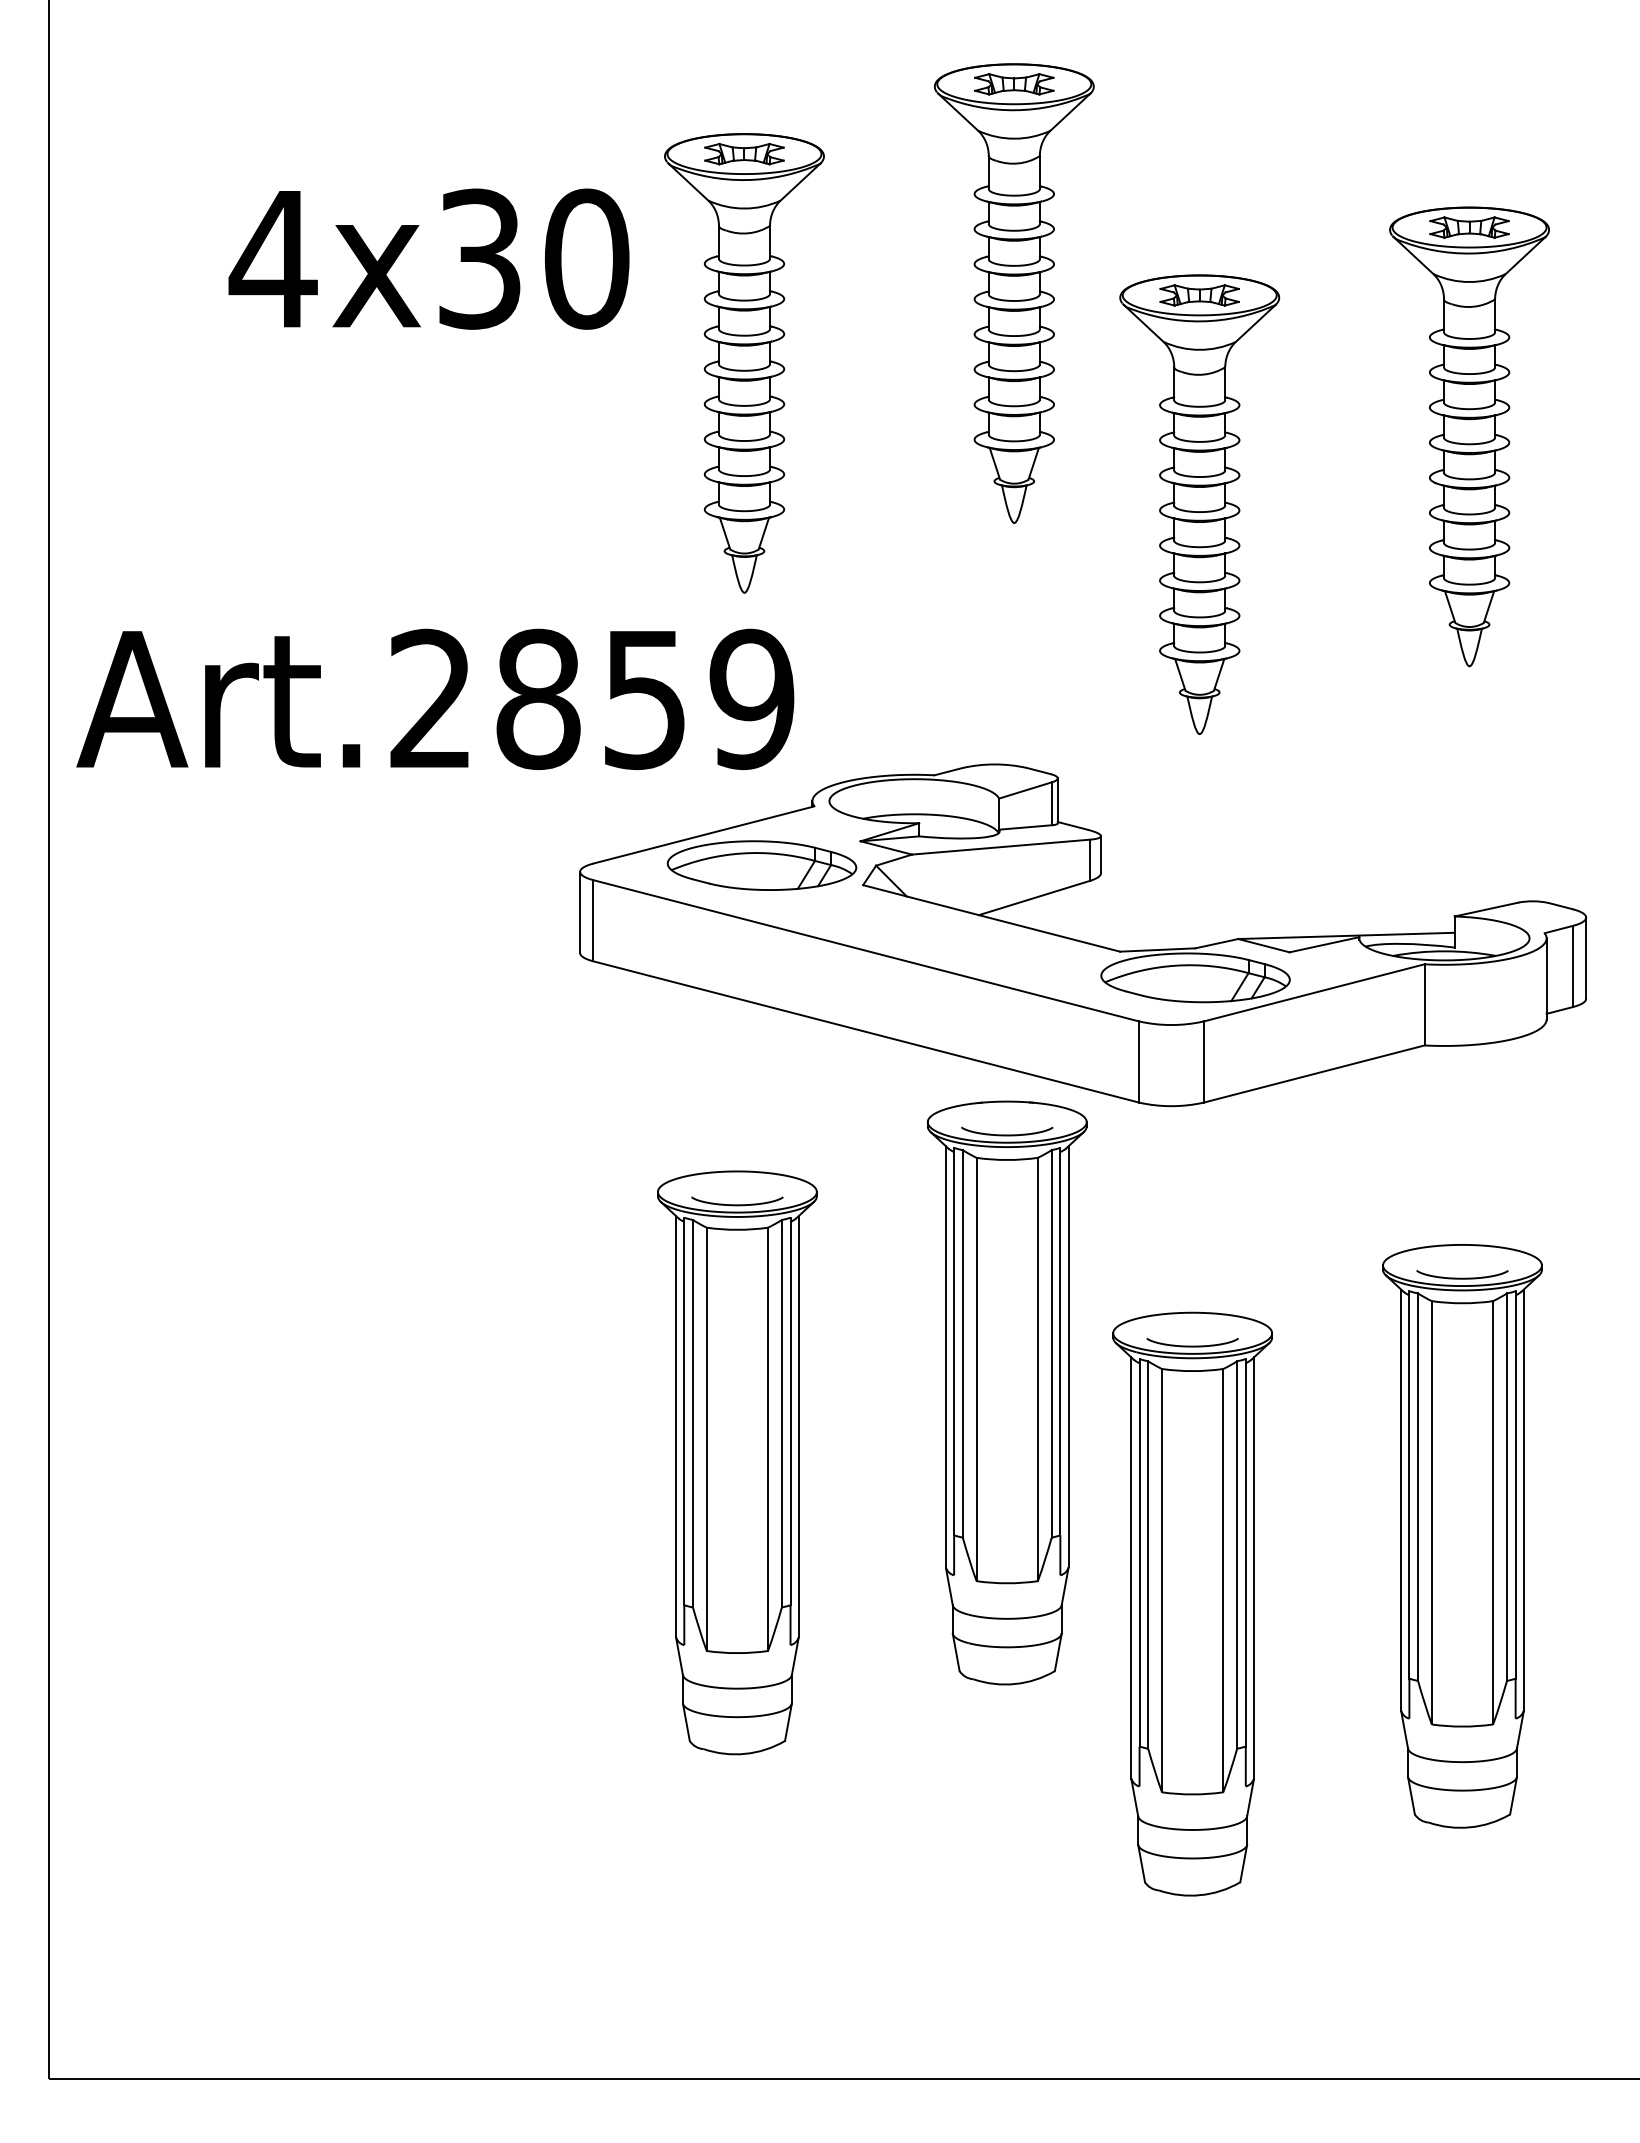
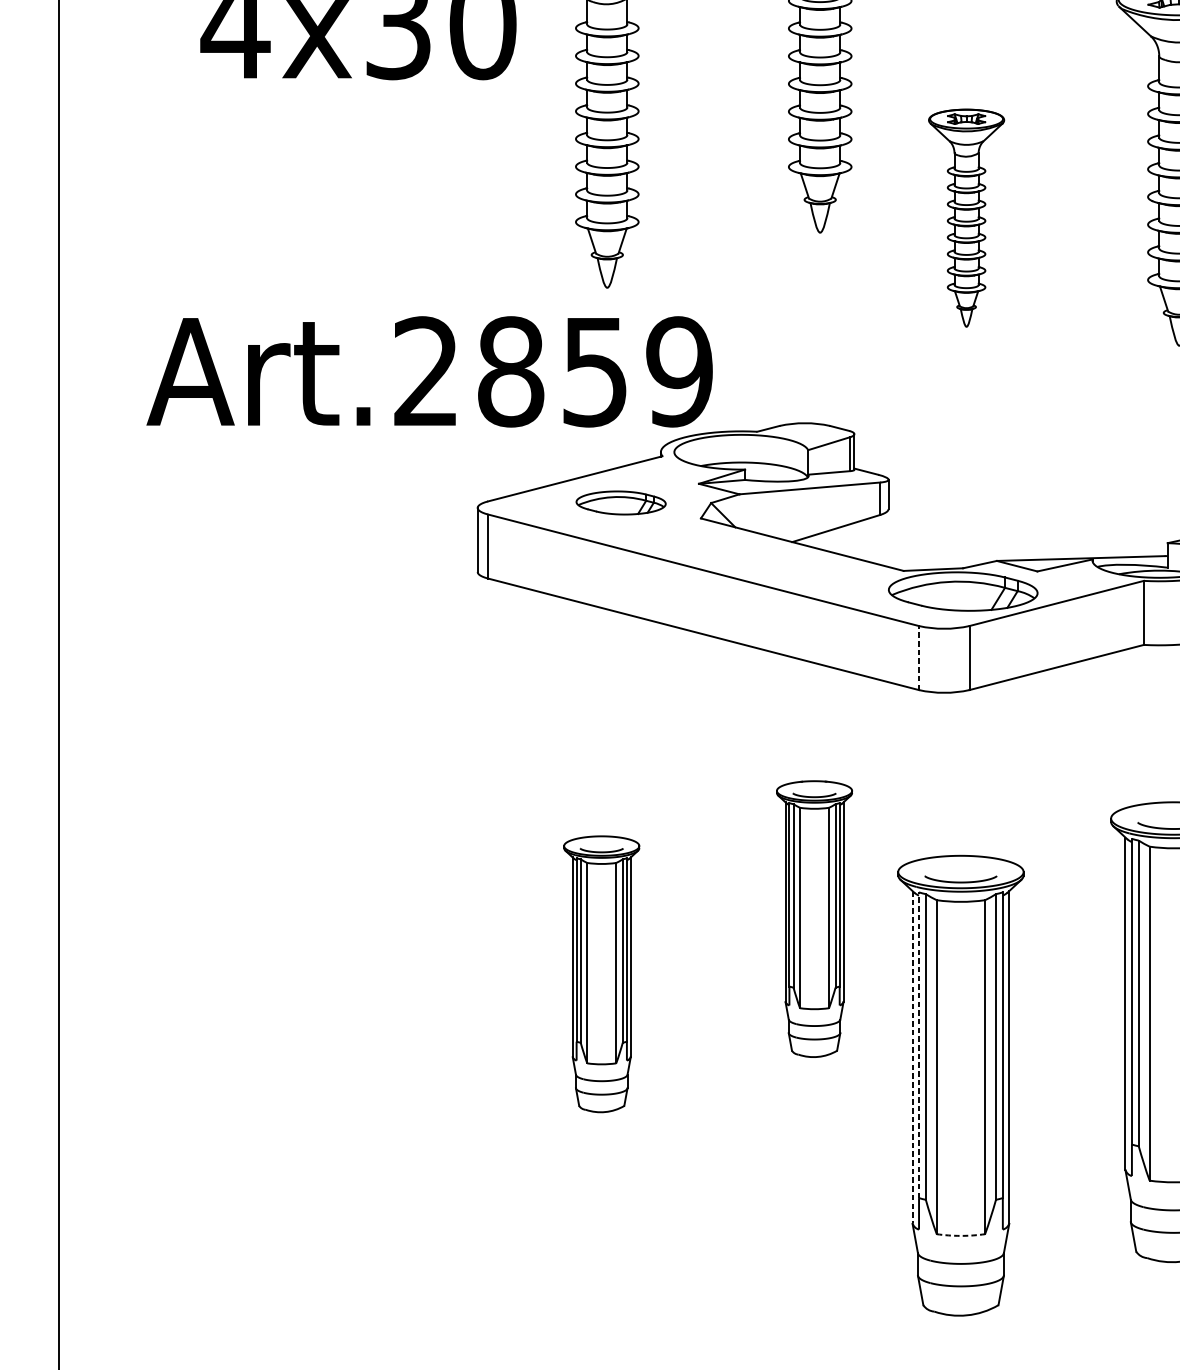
part: (1199, 504) -> (966, 218), size x0.6
text: (435, 698) -> (429, 371), moved
part: (761, 865) -> (620, 502), size x0.6
line: (1139, 1062) -> (918, 658), solid -> dashed
part: (1006, 1392) -> (814, 918), size x0.6
part: (737, 1462) -> (601, 973), size x0.6
line: (1139, 1552) -> (918, 1044), solid -> dashed
line: (1131, 1567) -> (912, 1056), solid -> dashed
arc: (1192, 1794) -> (960, 1235), solid -> dashed

